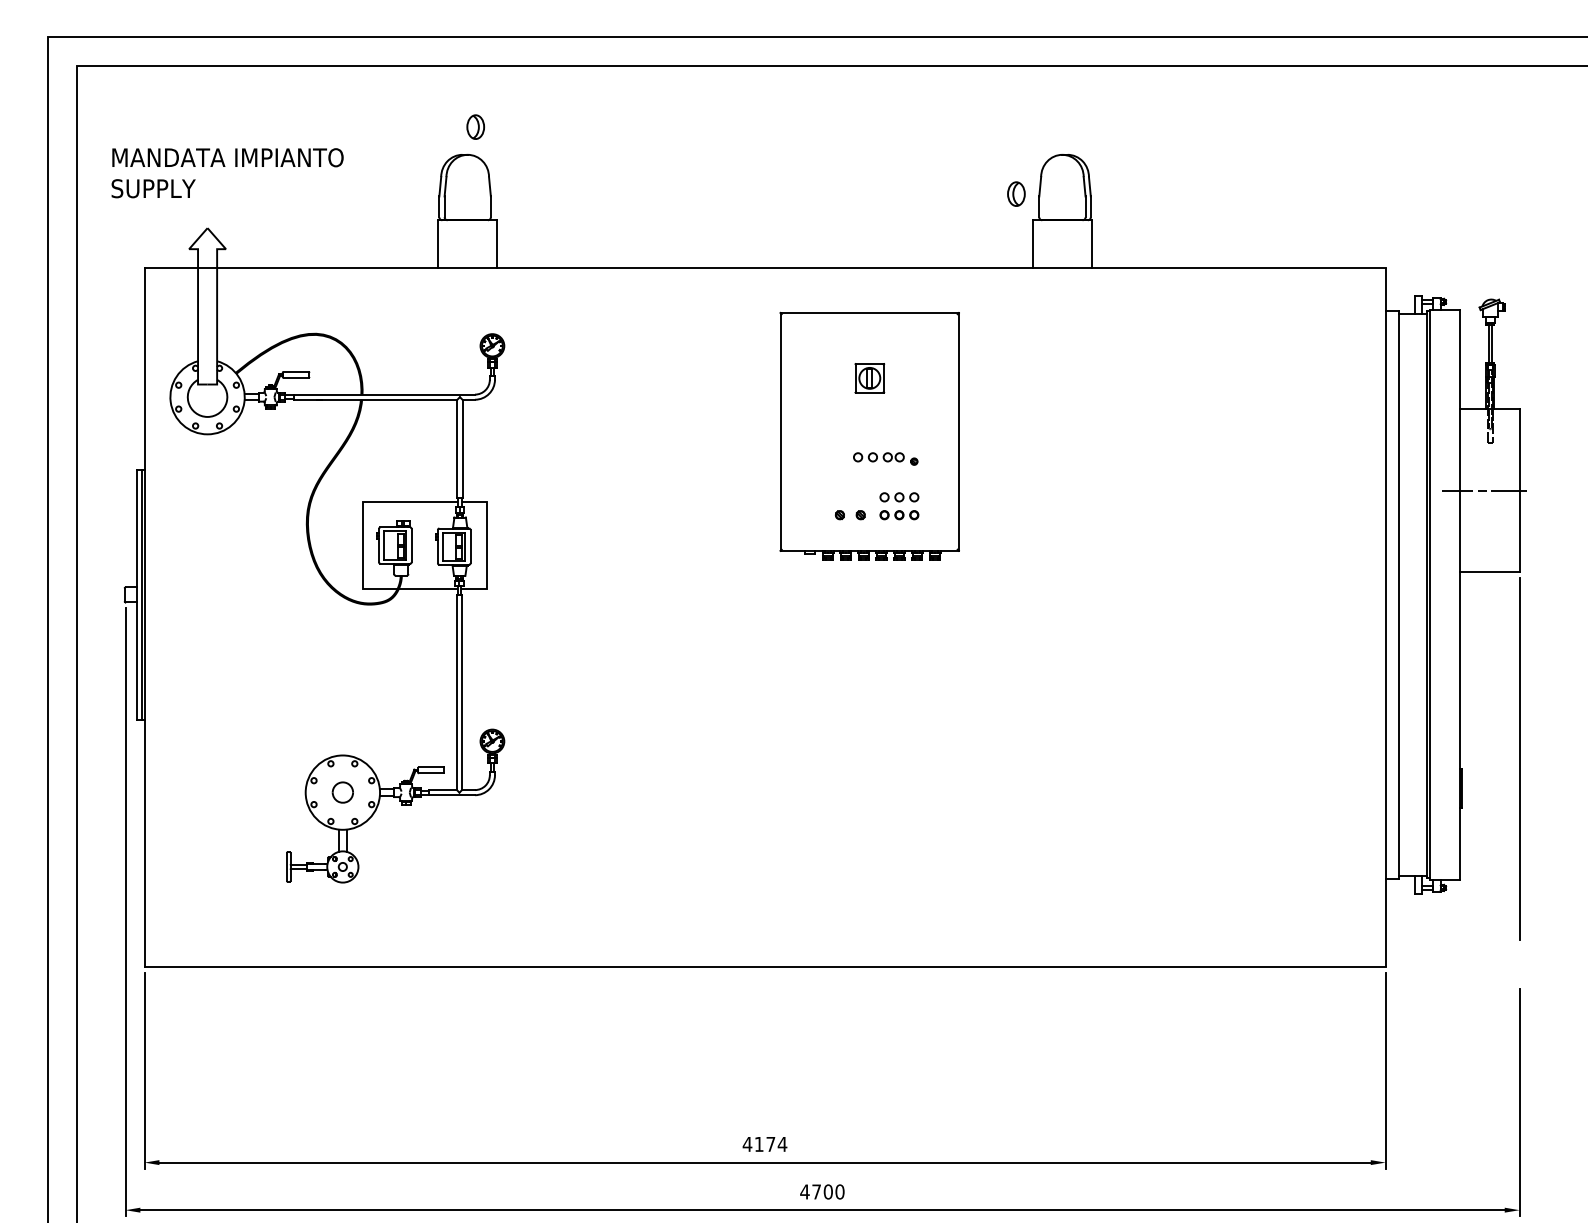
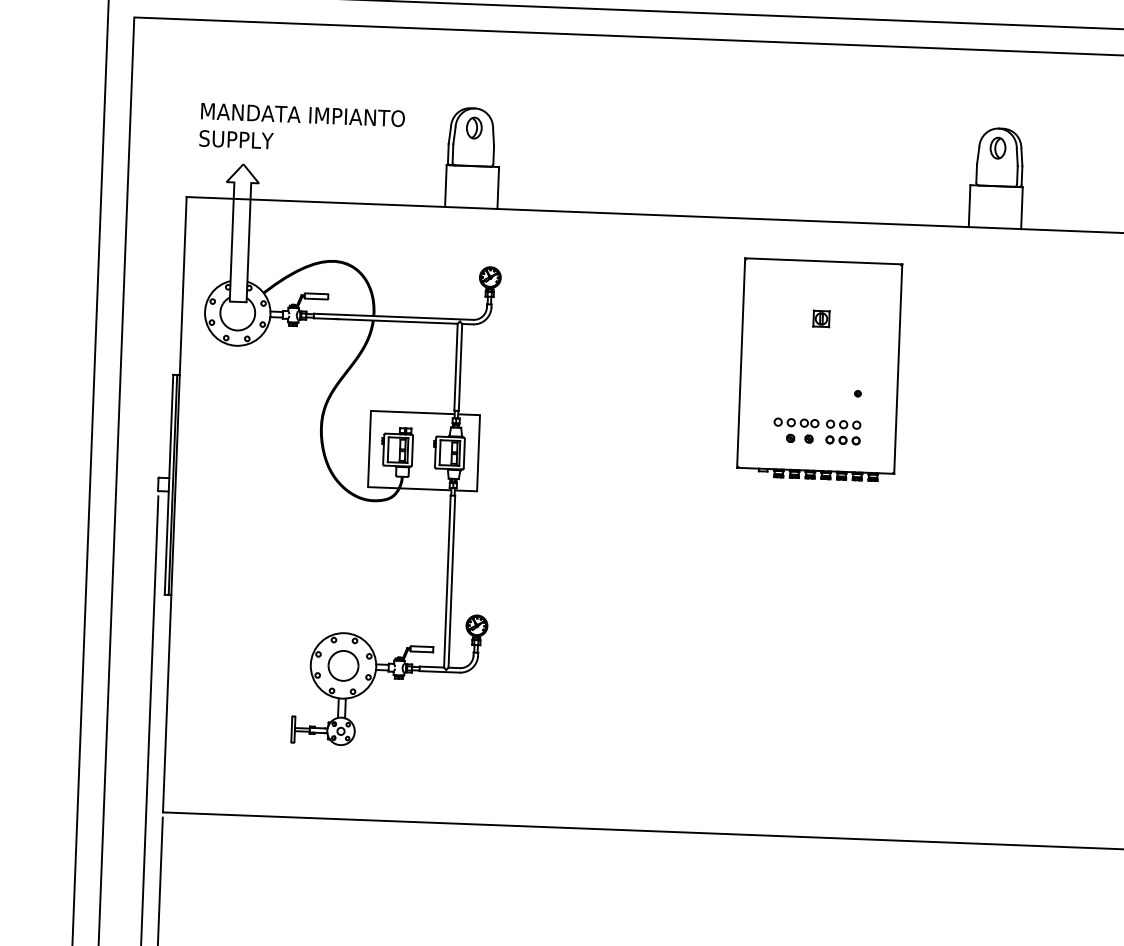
part: (475, 126) -> (474, 127), moved
text: (227, 173) -> (302, 128), moved
part: (1016, 193) -> (998, 147), moved
part: (869, 378) -> (821, 319), size x0.62
part: (878, 457) -> (796, 423), moved
part: (342, 792) -> (343, 665), size x1.67

